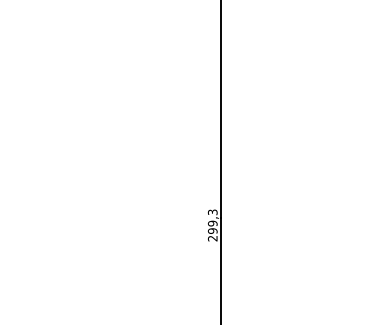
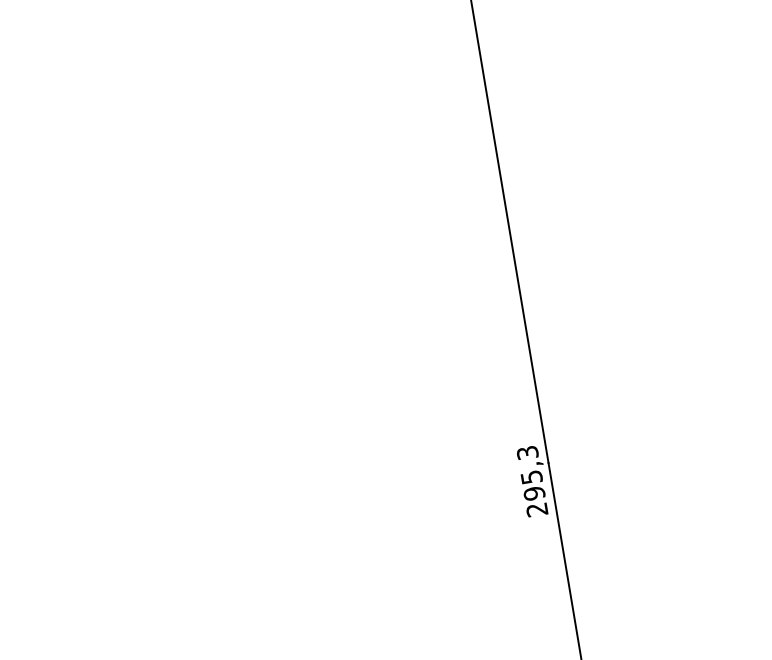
text: (212, 223) -> (531, 477), 299,3 -> 295,3

